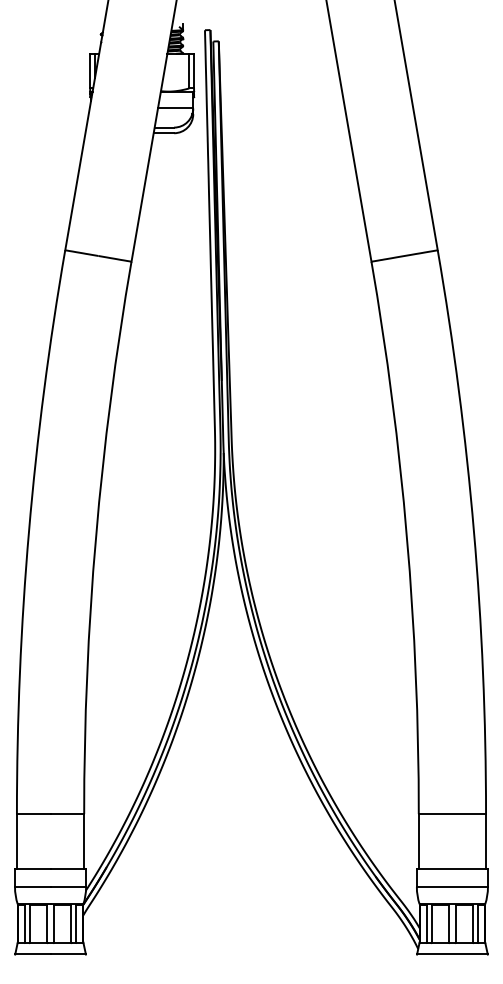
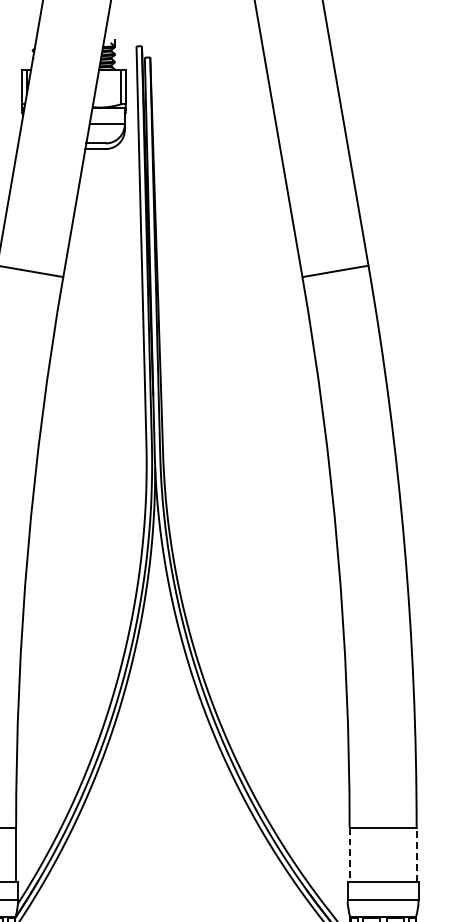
line: (486, 840) -> (417, 853), solid -> dashed
line: (418, 841) -> (349, 854), solid -> dashed

